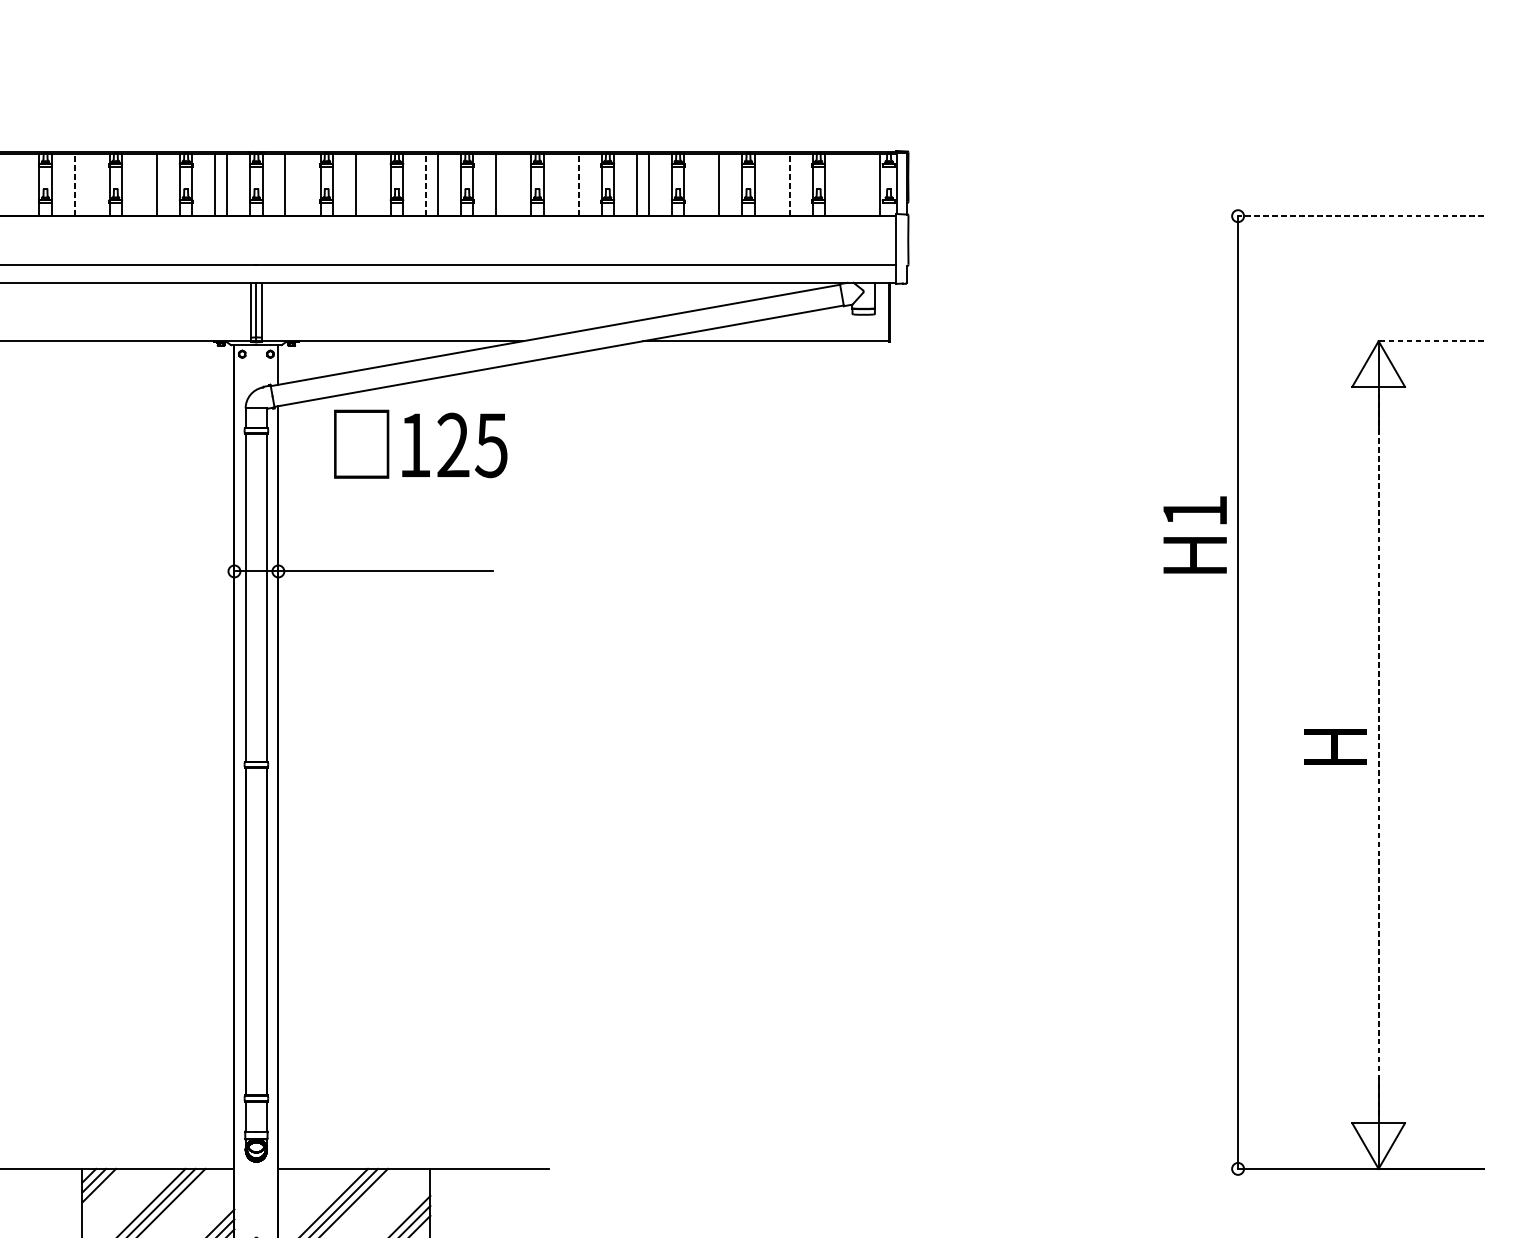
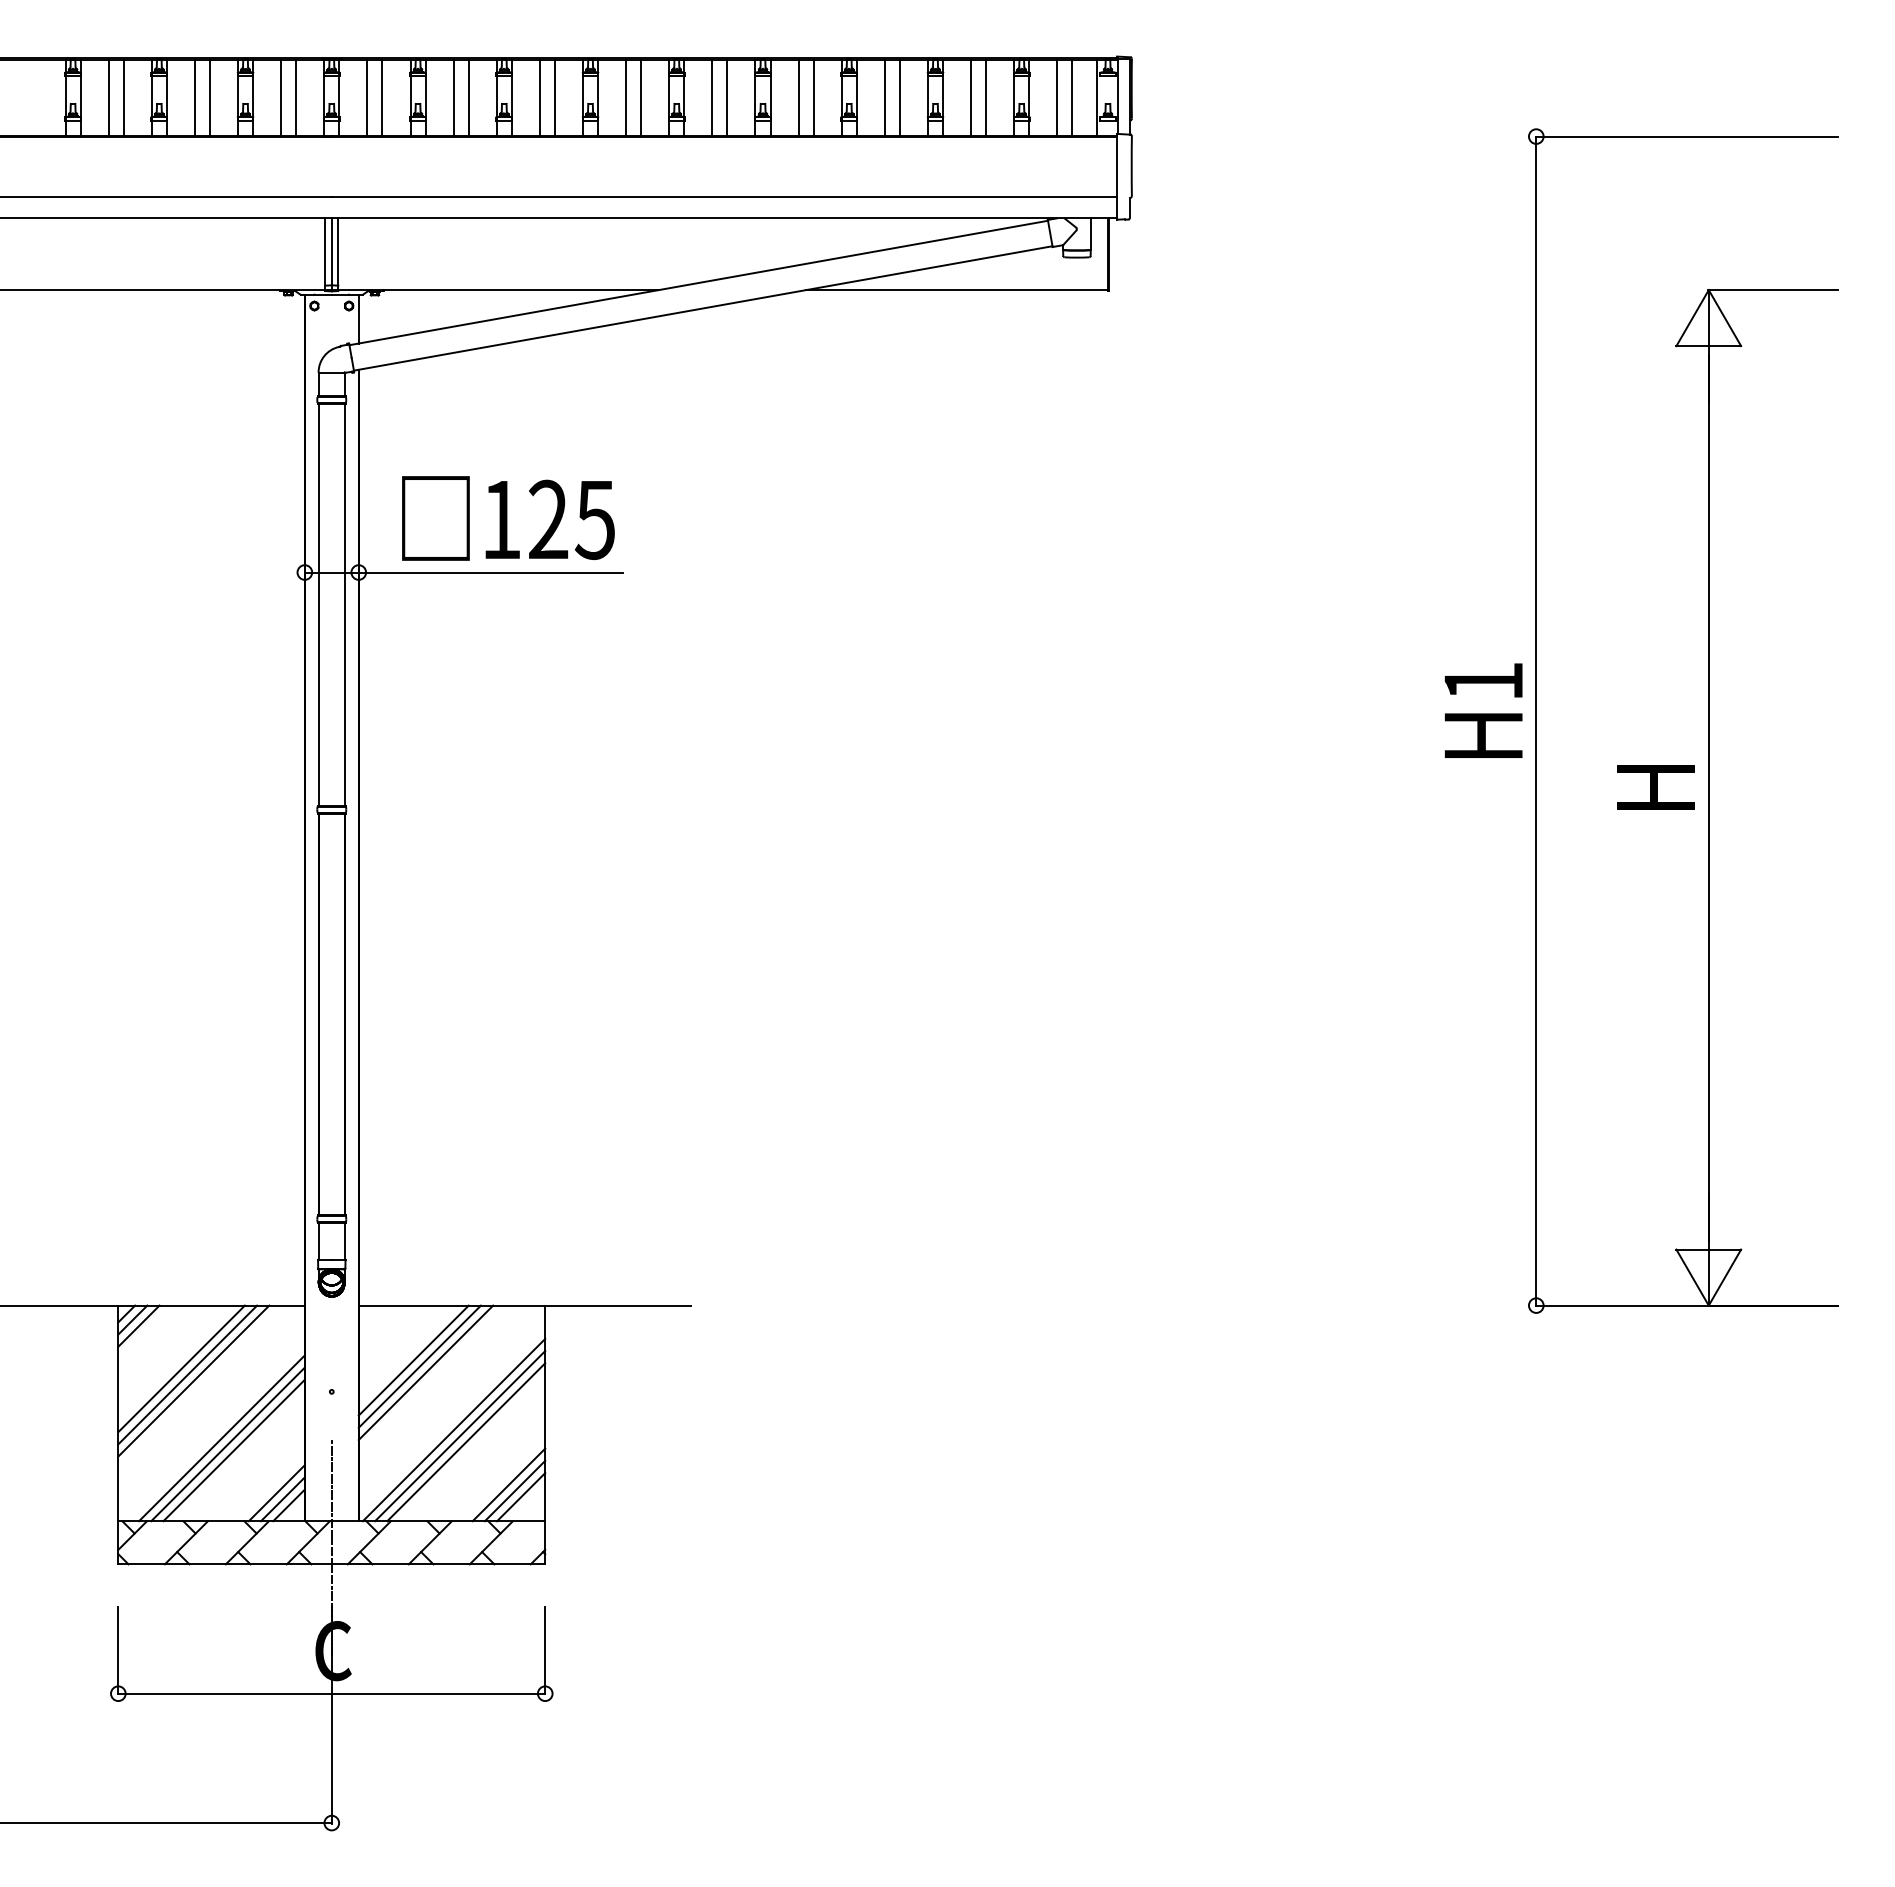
line: (74, 184) -> (108, 97), dashed -> solid
line: (86, 184) -> (123, 97), added
line: (144, 184) -> (194, 97), added
line: (297, 184) -> (382, 97), added
line: (367, 184) -> (468, 97), added
line: (425, 184) -> (539, 97), dashed -> solid
line: (508, 184) -> (641, 97), added
line: (566, 184) -> (712, 97), added
line: (578, 184) -> (727, 97), dashed -> solid
line: (706, 184) -> (884, 97), added
line: (777, 184) -> (971, 97), added
line: (789, 184) -> (986, 97), dashed -> solid
line: (847, 184) -> (1057, 97), added
line: (860, 184) -> (1072, 97), added
line: (1360, 216) -> (1686, 136), dashed -> solid
line: (1431, 341) -> (1773, 290), dashed -> solid
text: (420, 444) -> (508, 518), moved
text: (1195, 534) -> (1483, 710), moved
line: (1378, 754) -> (1708, 797), dashed -> solid

